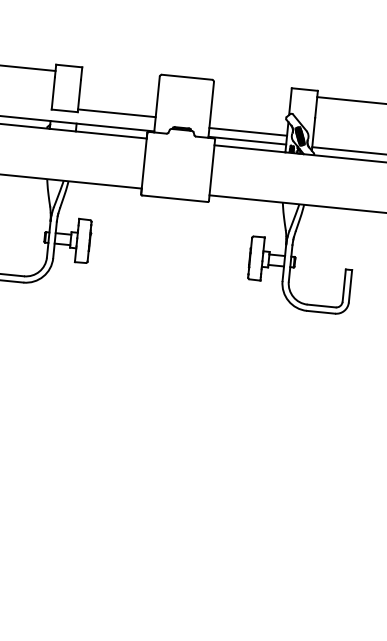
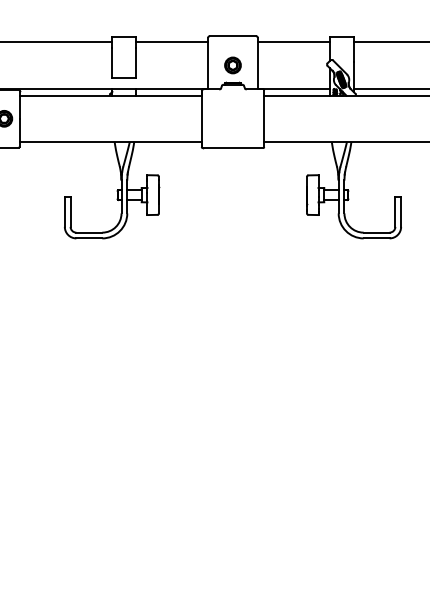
part: (183, 109) -> (232, 65), added
line: (117, 113) -> (172, 42), moved
line: (247, 131) -> (293, 42), moved

